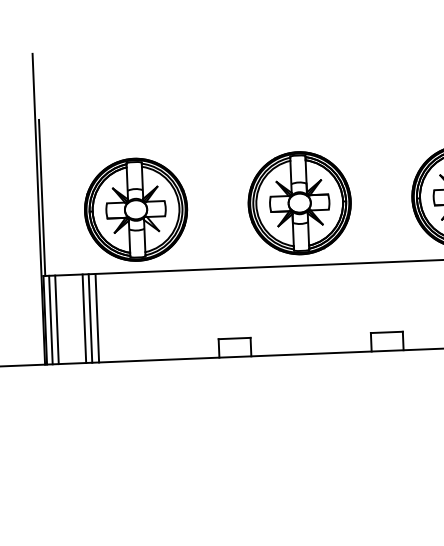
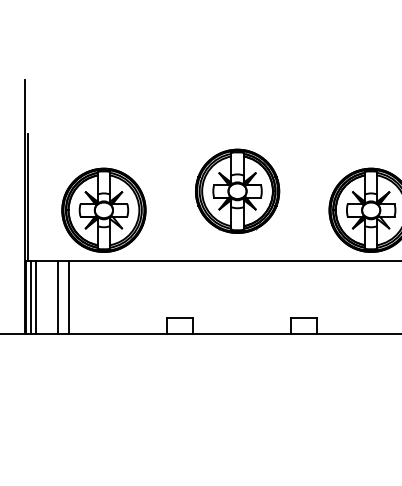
part: (299, 202) -> (237, 190), moved
line: (90, 318) -> (63, 297), removed

